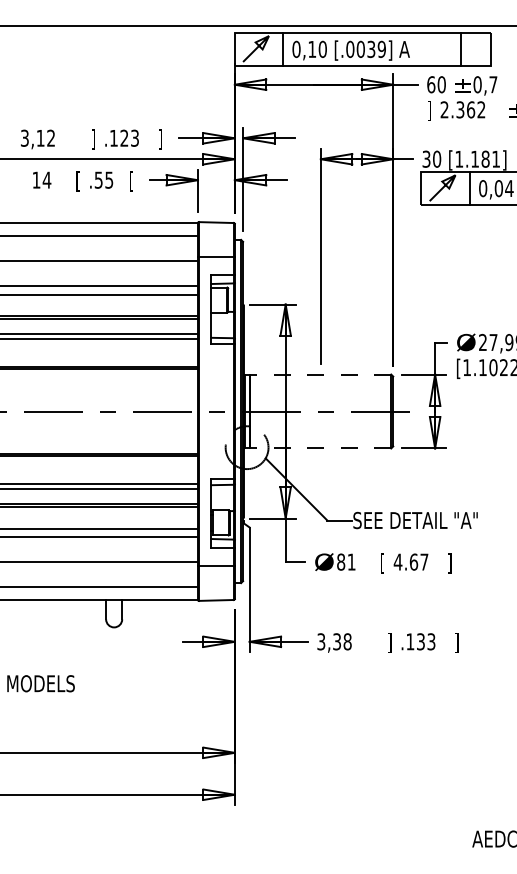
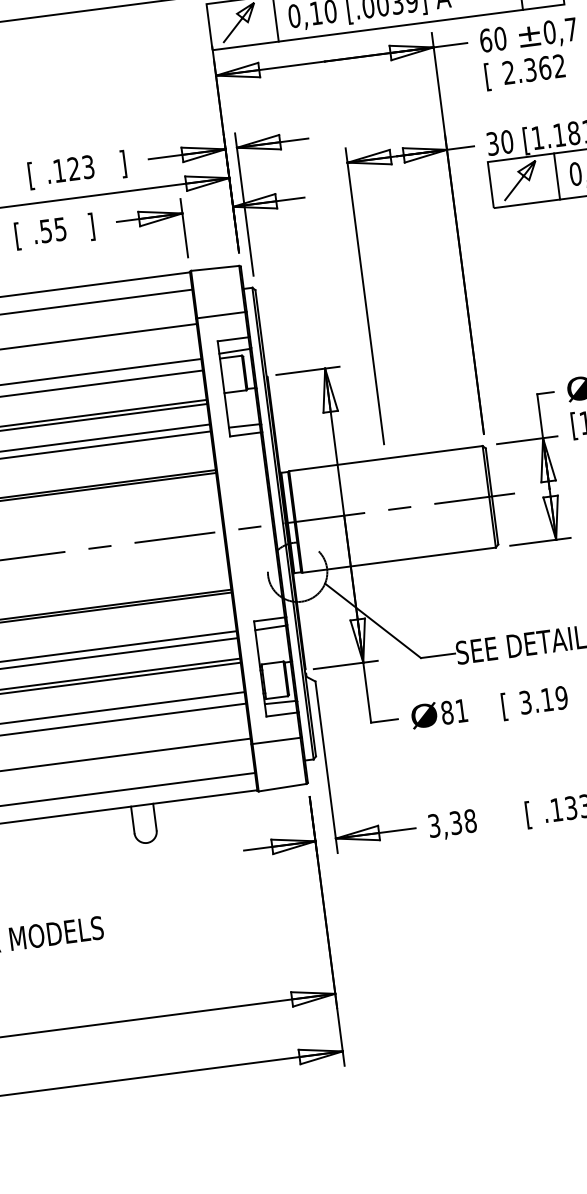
text: (428, 110) -> (486, 76), ] -> [
text: (92, 139) -> (30, 176), ] -> [
text: (131, 181) -> (91, 227), [ -> ]
line: (320, 374) -> (385, 458), dashed -> solid
line: (320, 448) -> (398, 560), dashed -> solid
text: (410, 561) -> (542, 699), 4.67 -> 3.19
text: (389, 642) -> (528, 814), ] -> [

